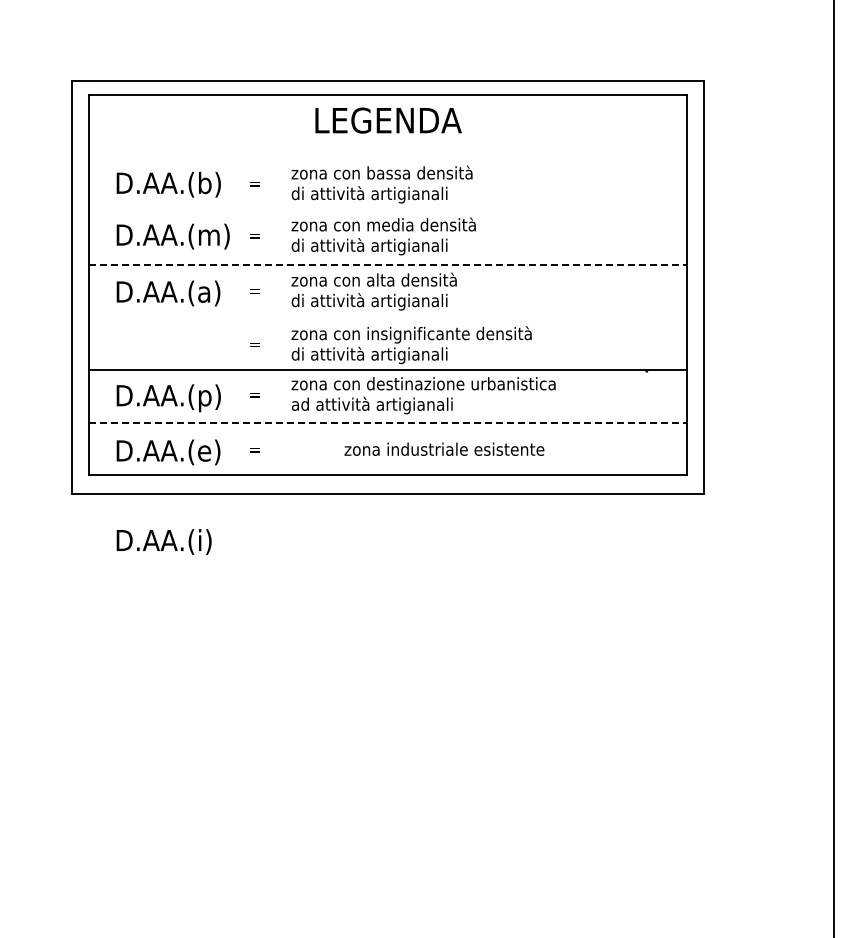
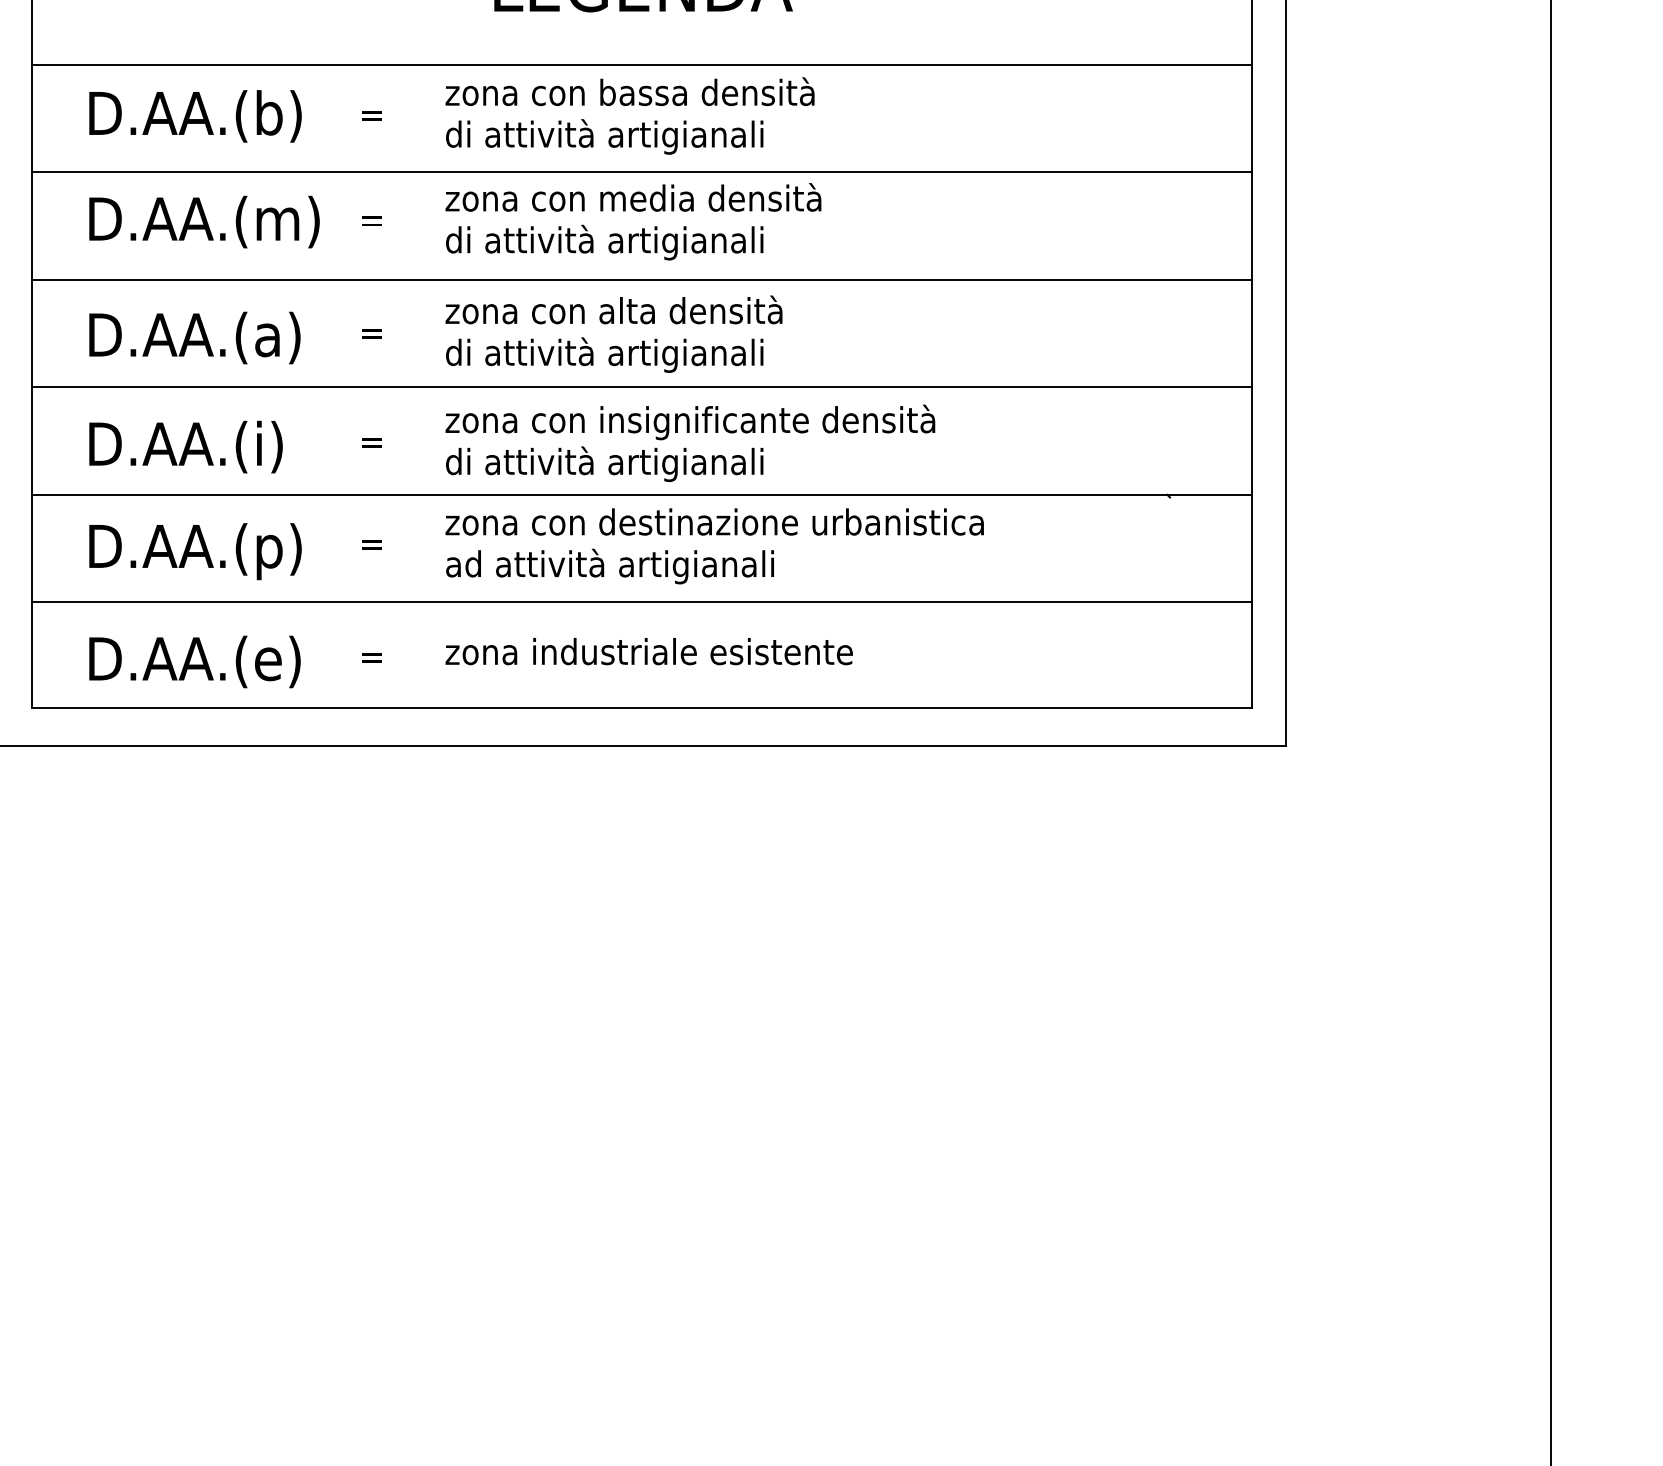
line: (387, 159) -> (641, 64), added
line: (387, 212) -> (641, 172), added
line: (388, 264) -> (643, 278), dashed -> solid
line: (387, 317) -> (641, 386), added
line: (388, 423) -> (643, 603), dashed -> solid
text: (444, 448) -> (649, 649), moved
text: (163, 541) -> (184, 446), moved

